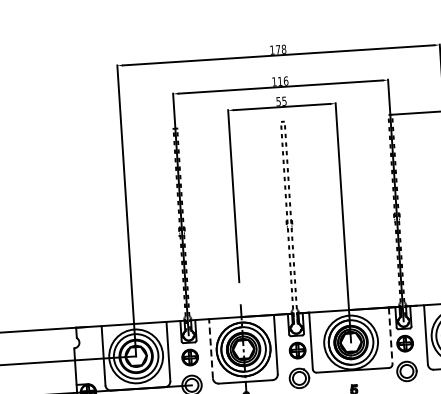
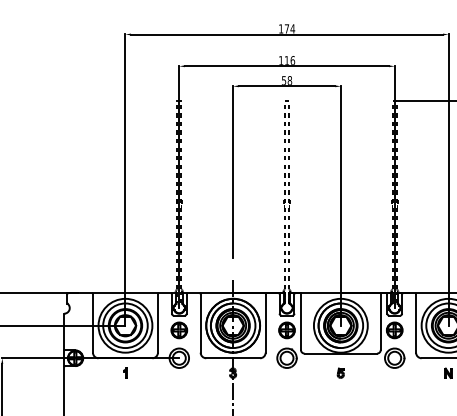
text: (283, 48) -> (292, 28), 178 -> 174
text: (284, 101) -> (289, 80), 55 -> 58
line: (390, 336) -> (380, 322), dashed -> solid
line: (210, 348) -> (200, 322), dashed -> solid

